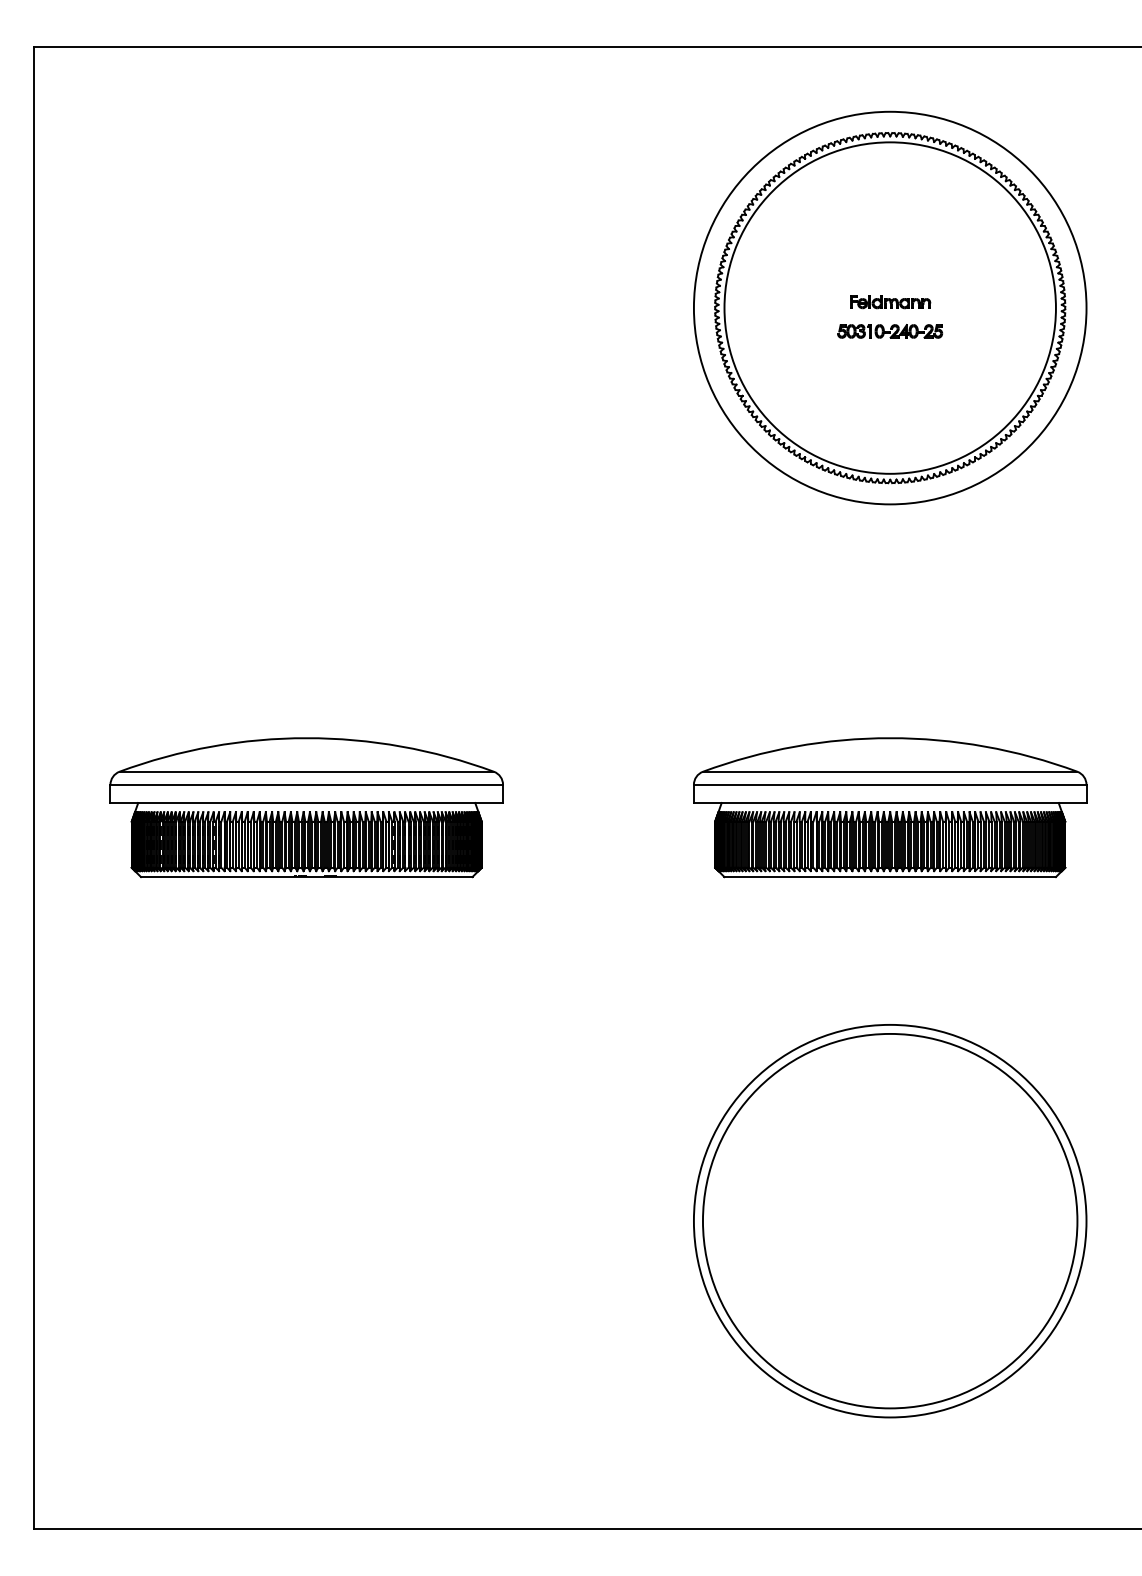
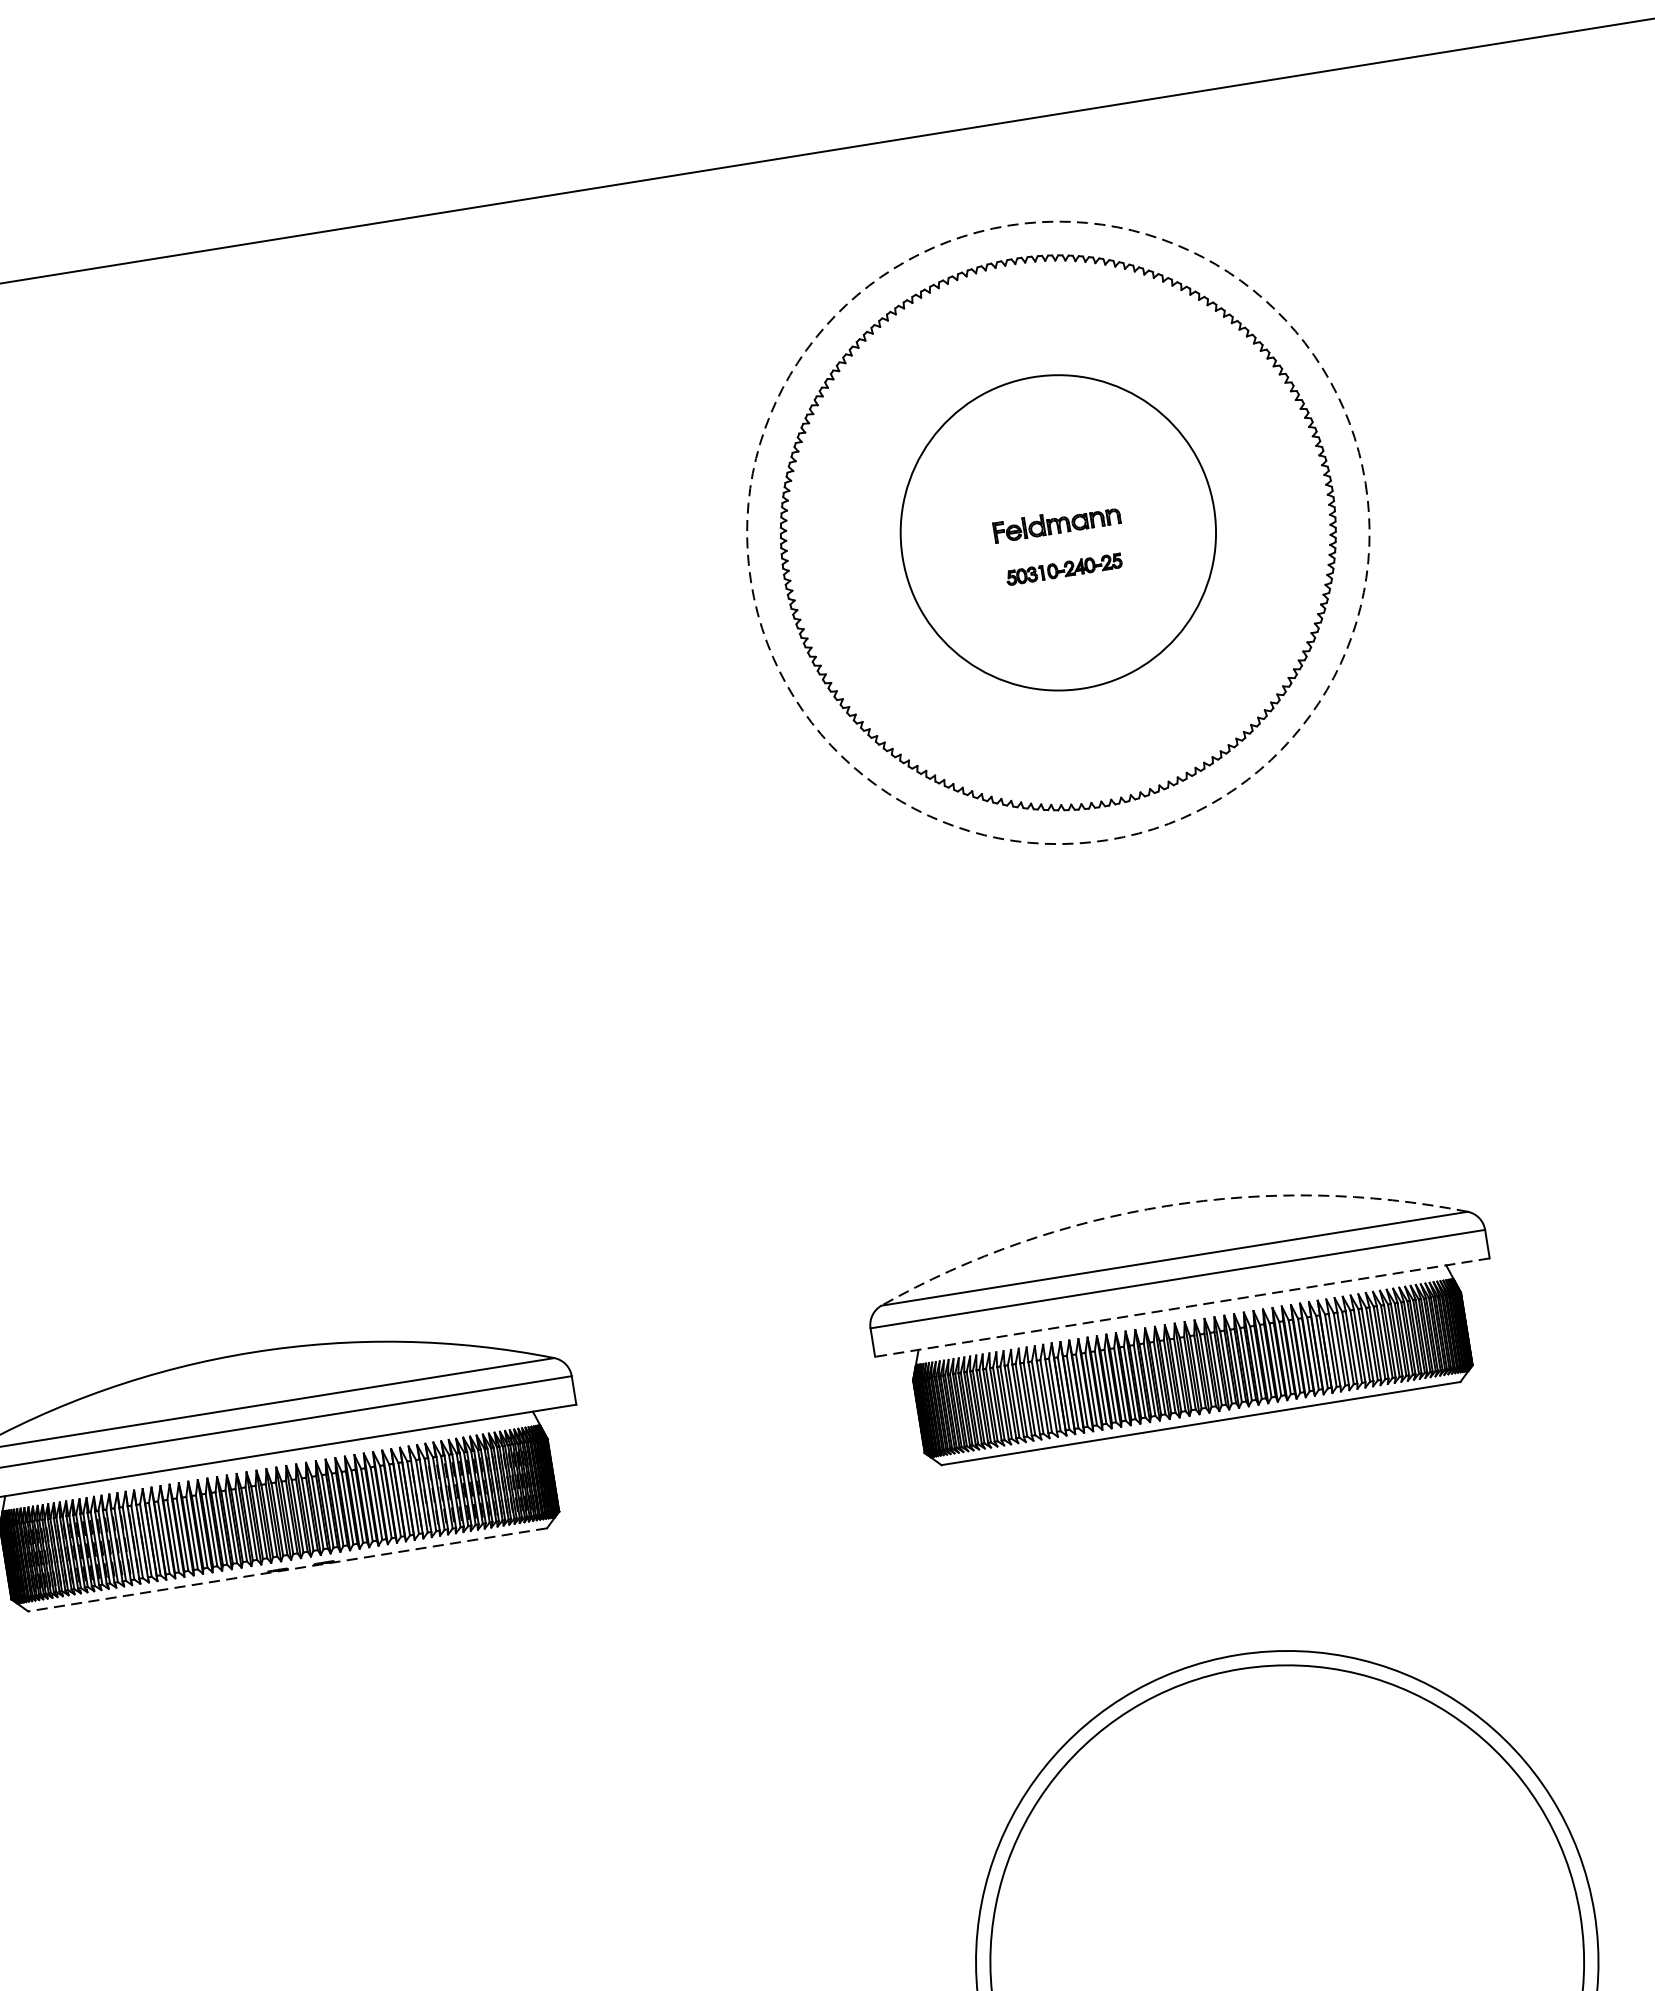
circle: (889, 307) -> (1057, 532), size x0.6
circle: (889, 307) -> (1057, 532), solid -> dashed
part: (890, 331) -> (1064, 569), size x0.7
arc: (890, 738) -> (1166, 1206), solid -> dashed
line: (889, 803) -> (1181, 1308), solid -> dashed
line: (306, 877) -> (287, 1570), solid -> dashed

